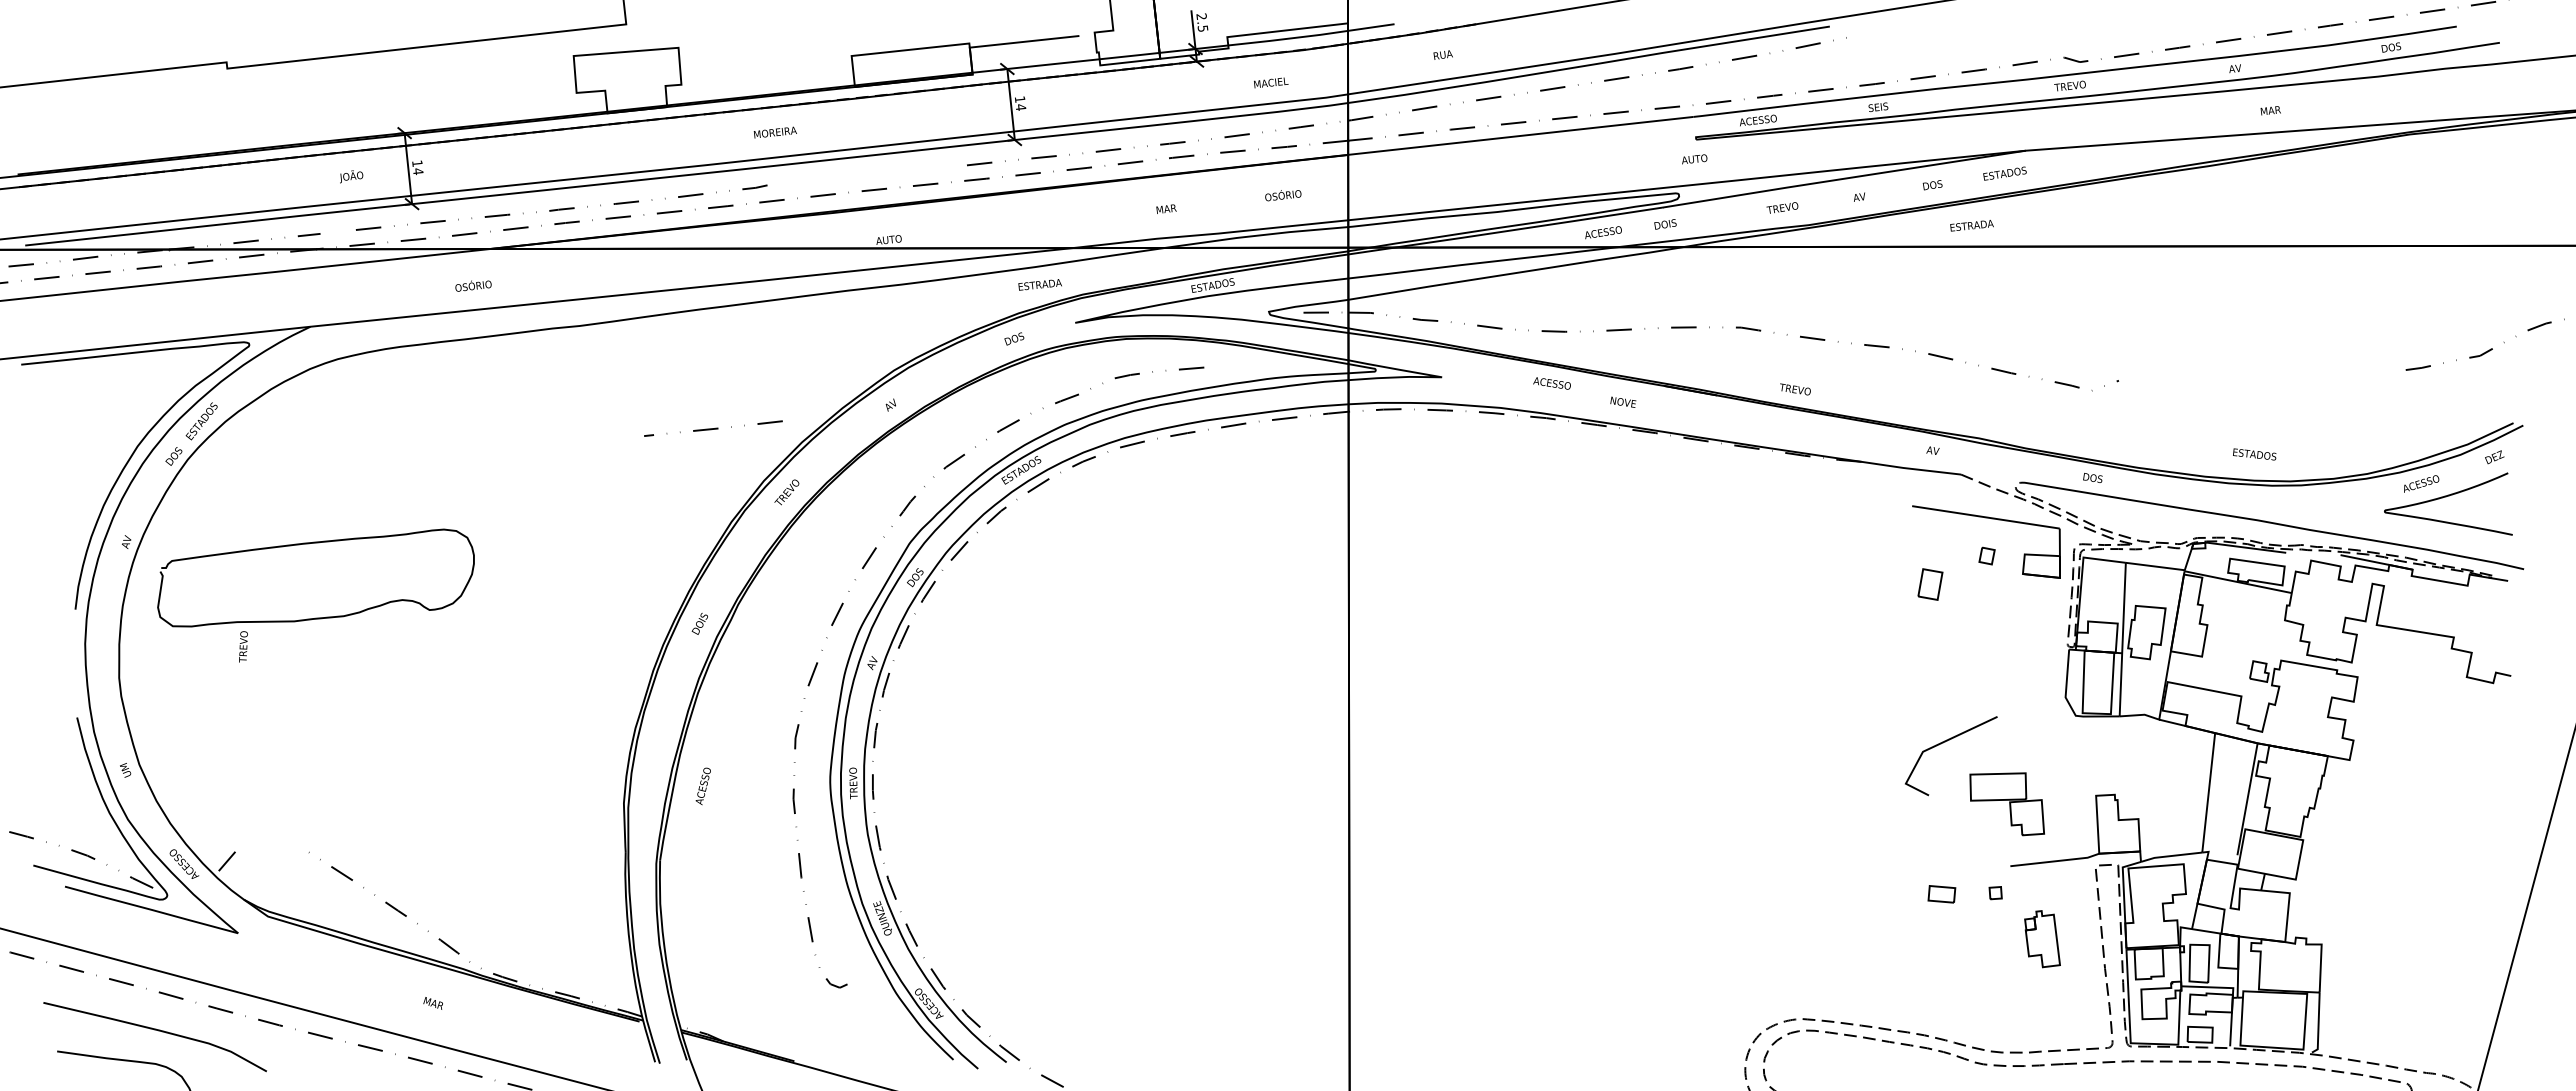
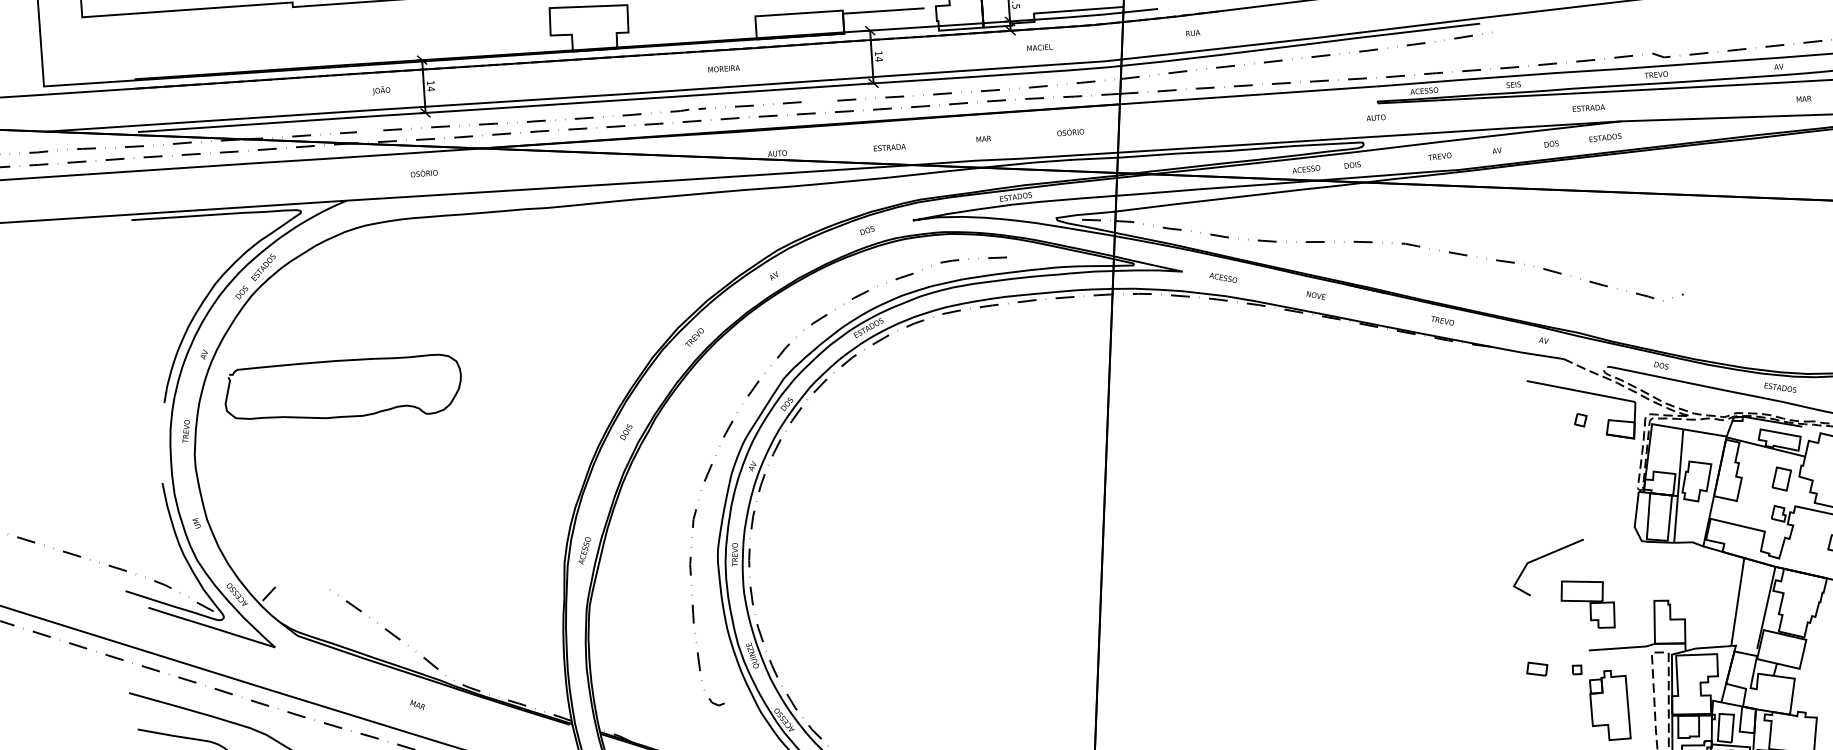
text: (1271, 82) -> (1040, 47), moved
text: (774, 132) -> (723, 68), moved
text: (1971, 225) -> (1588, 108), moved
text: (1039, 284) -> (889, 147), moved
text: (473, 285) -> (424, 173), moved
text: (1551, 383) -> (1222, 277), moved
text: (1795, 389) -> (1442, 320), moved
line: (713, 428) -> (750, 105), moved
text: (2254, 454) -> (1780, 387), moved
part: (1930, 584) -> (1781, 479), moved
text: (243, 646) -> (186, 431), moved
text: (702, 786) -> (584, 550), moved
part: (2042, 938) -> (1610, 704), size x1.67

